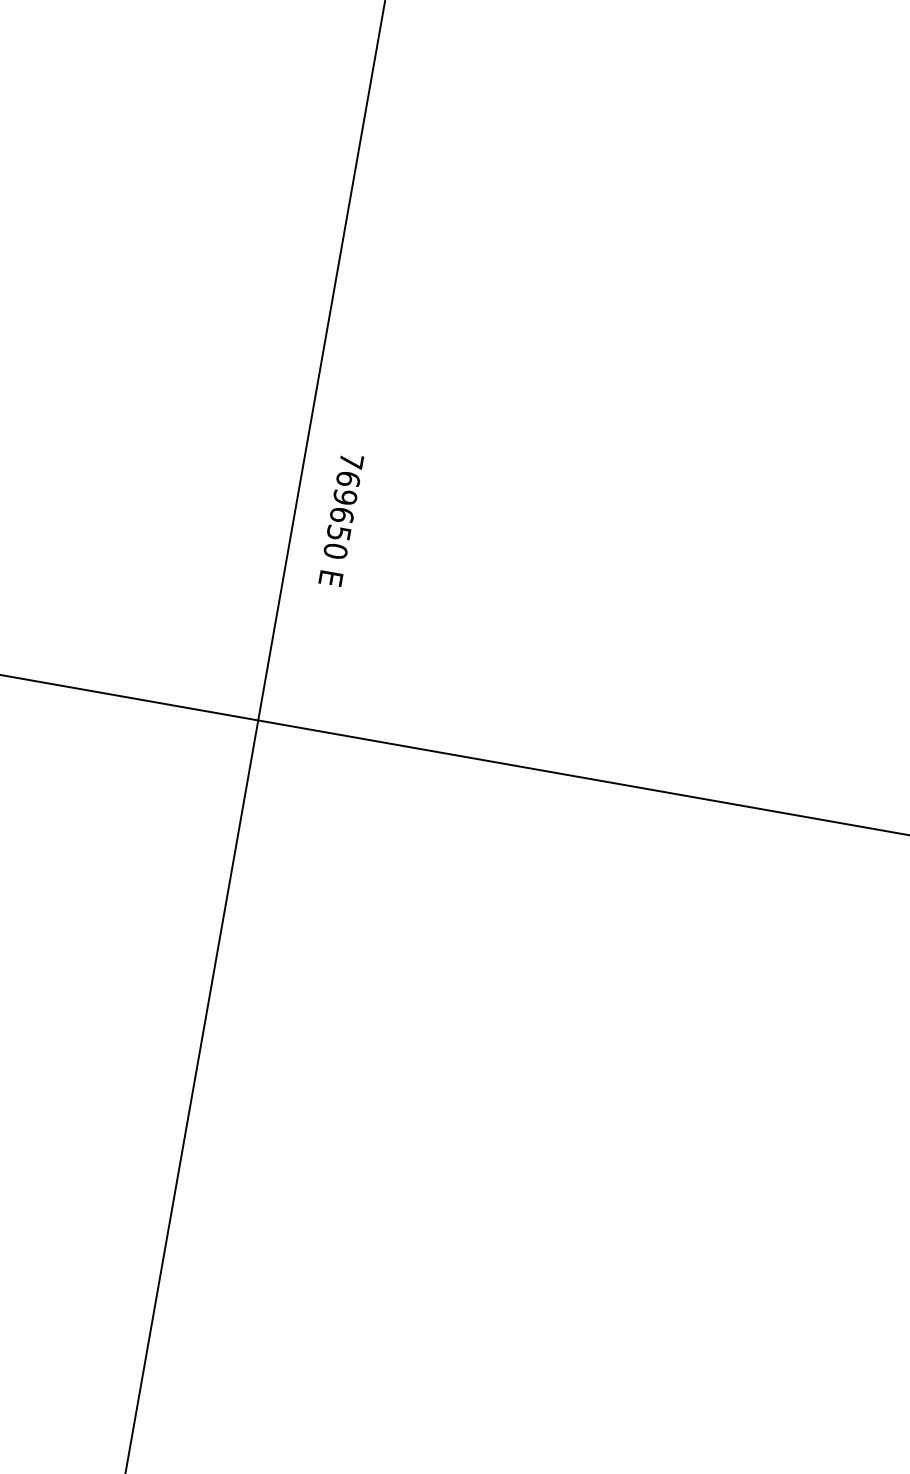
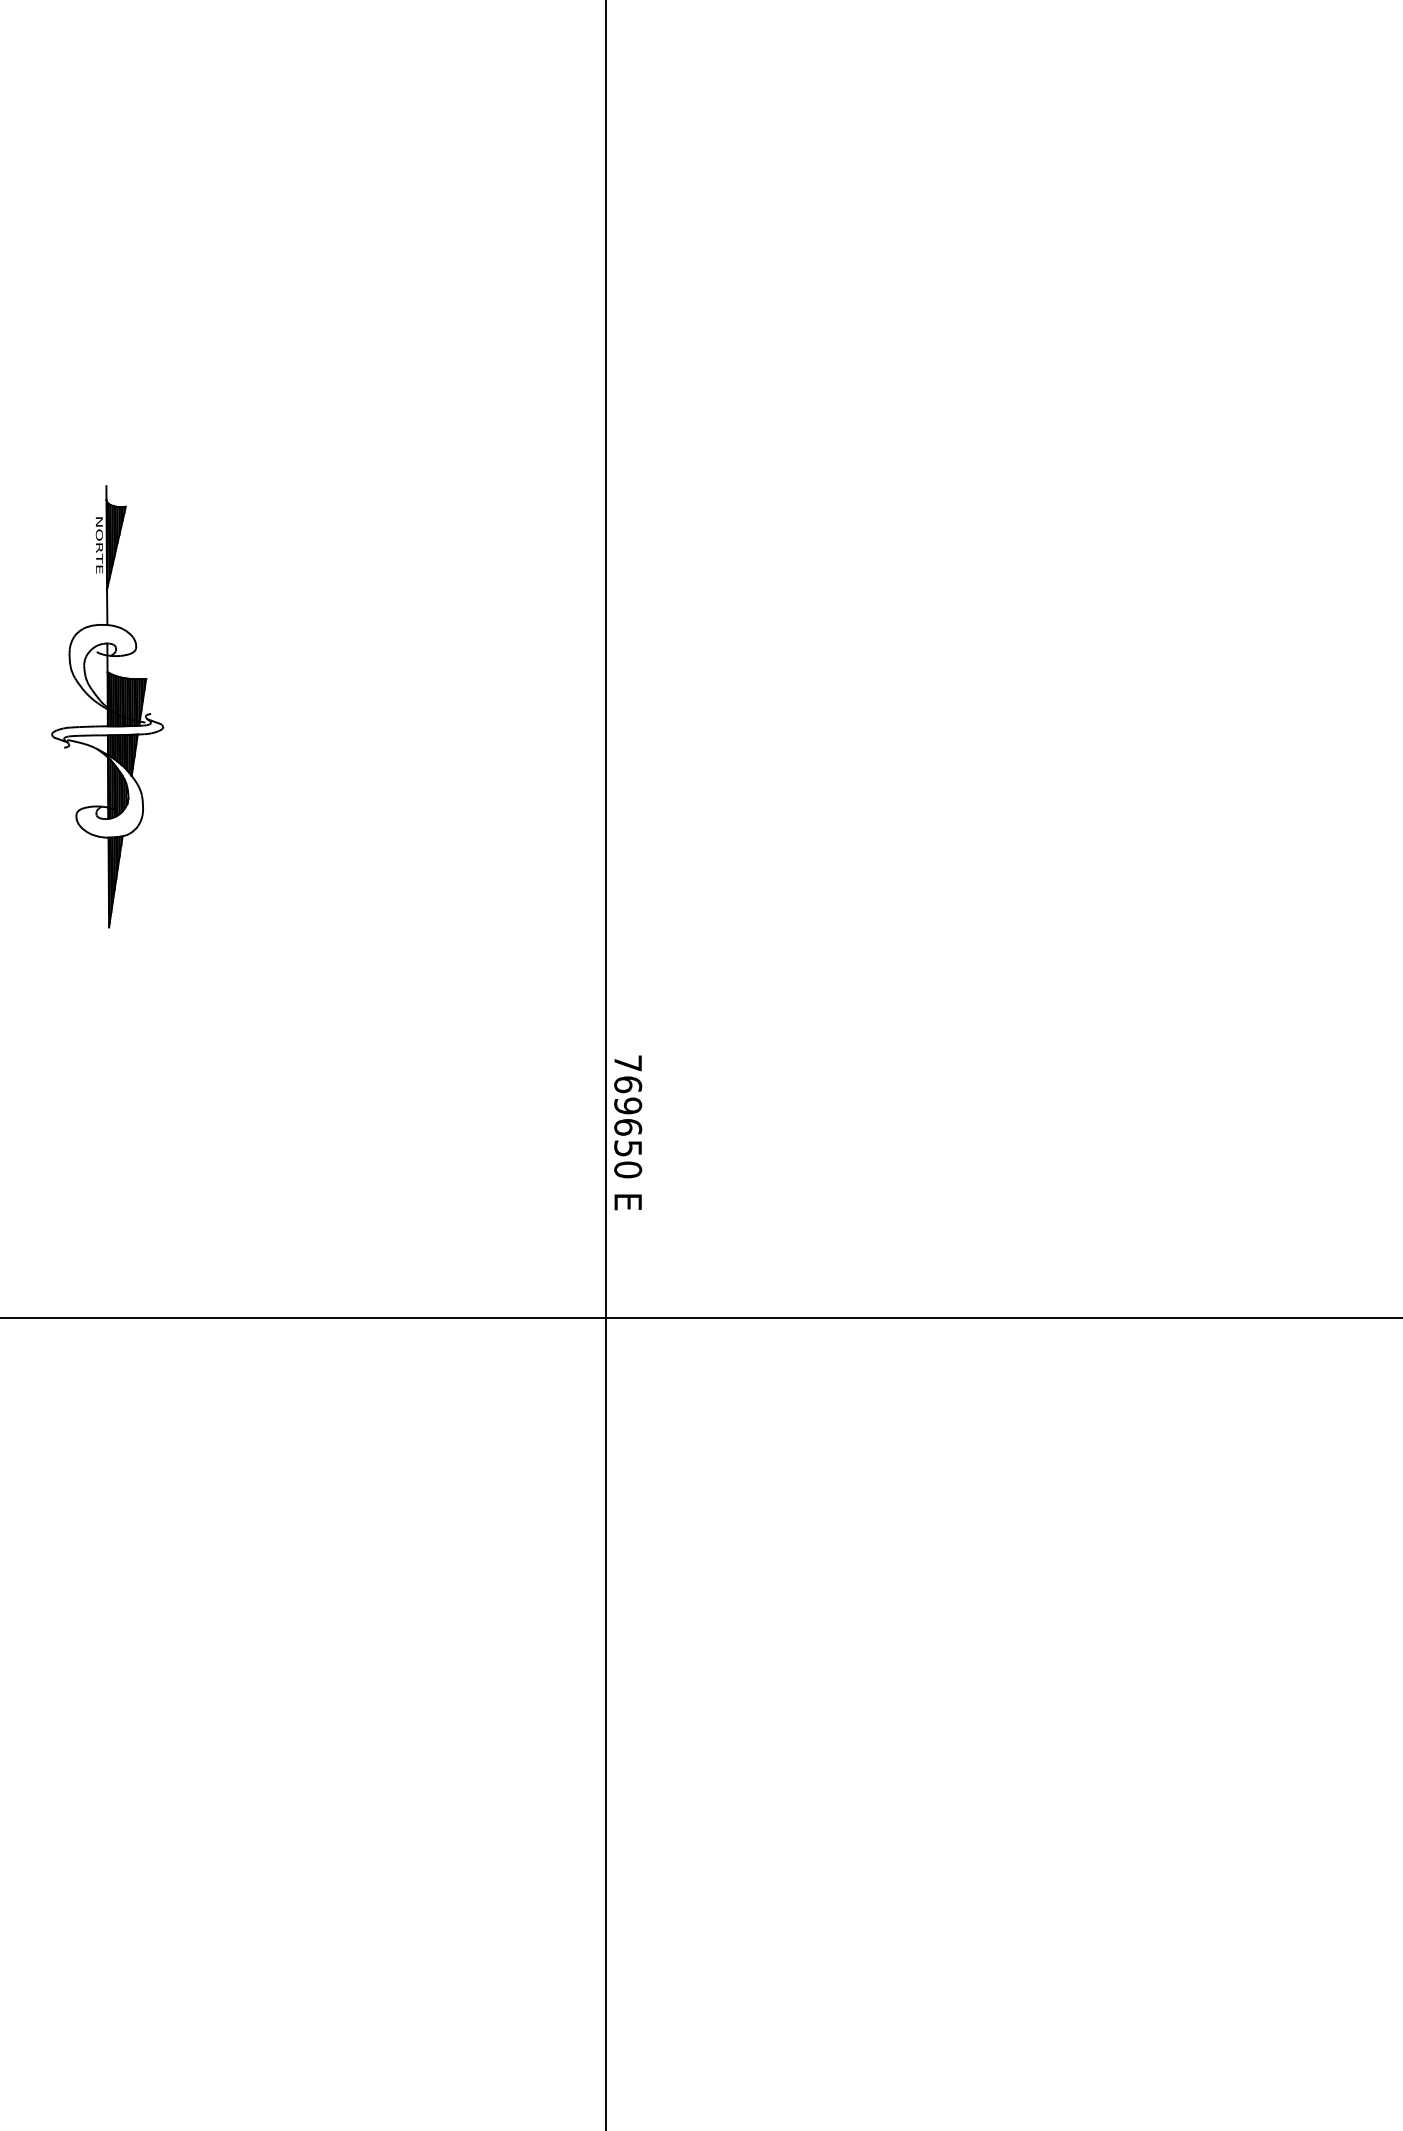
text: (341, 519) -> (628, 1132), moved

